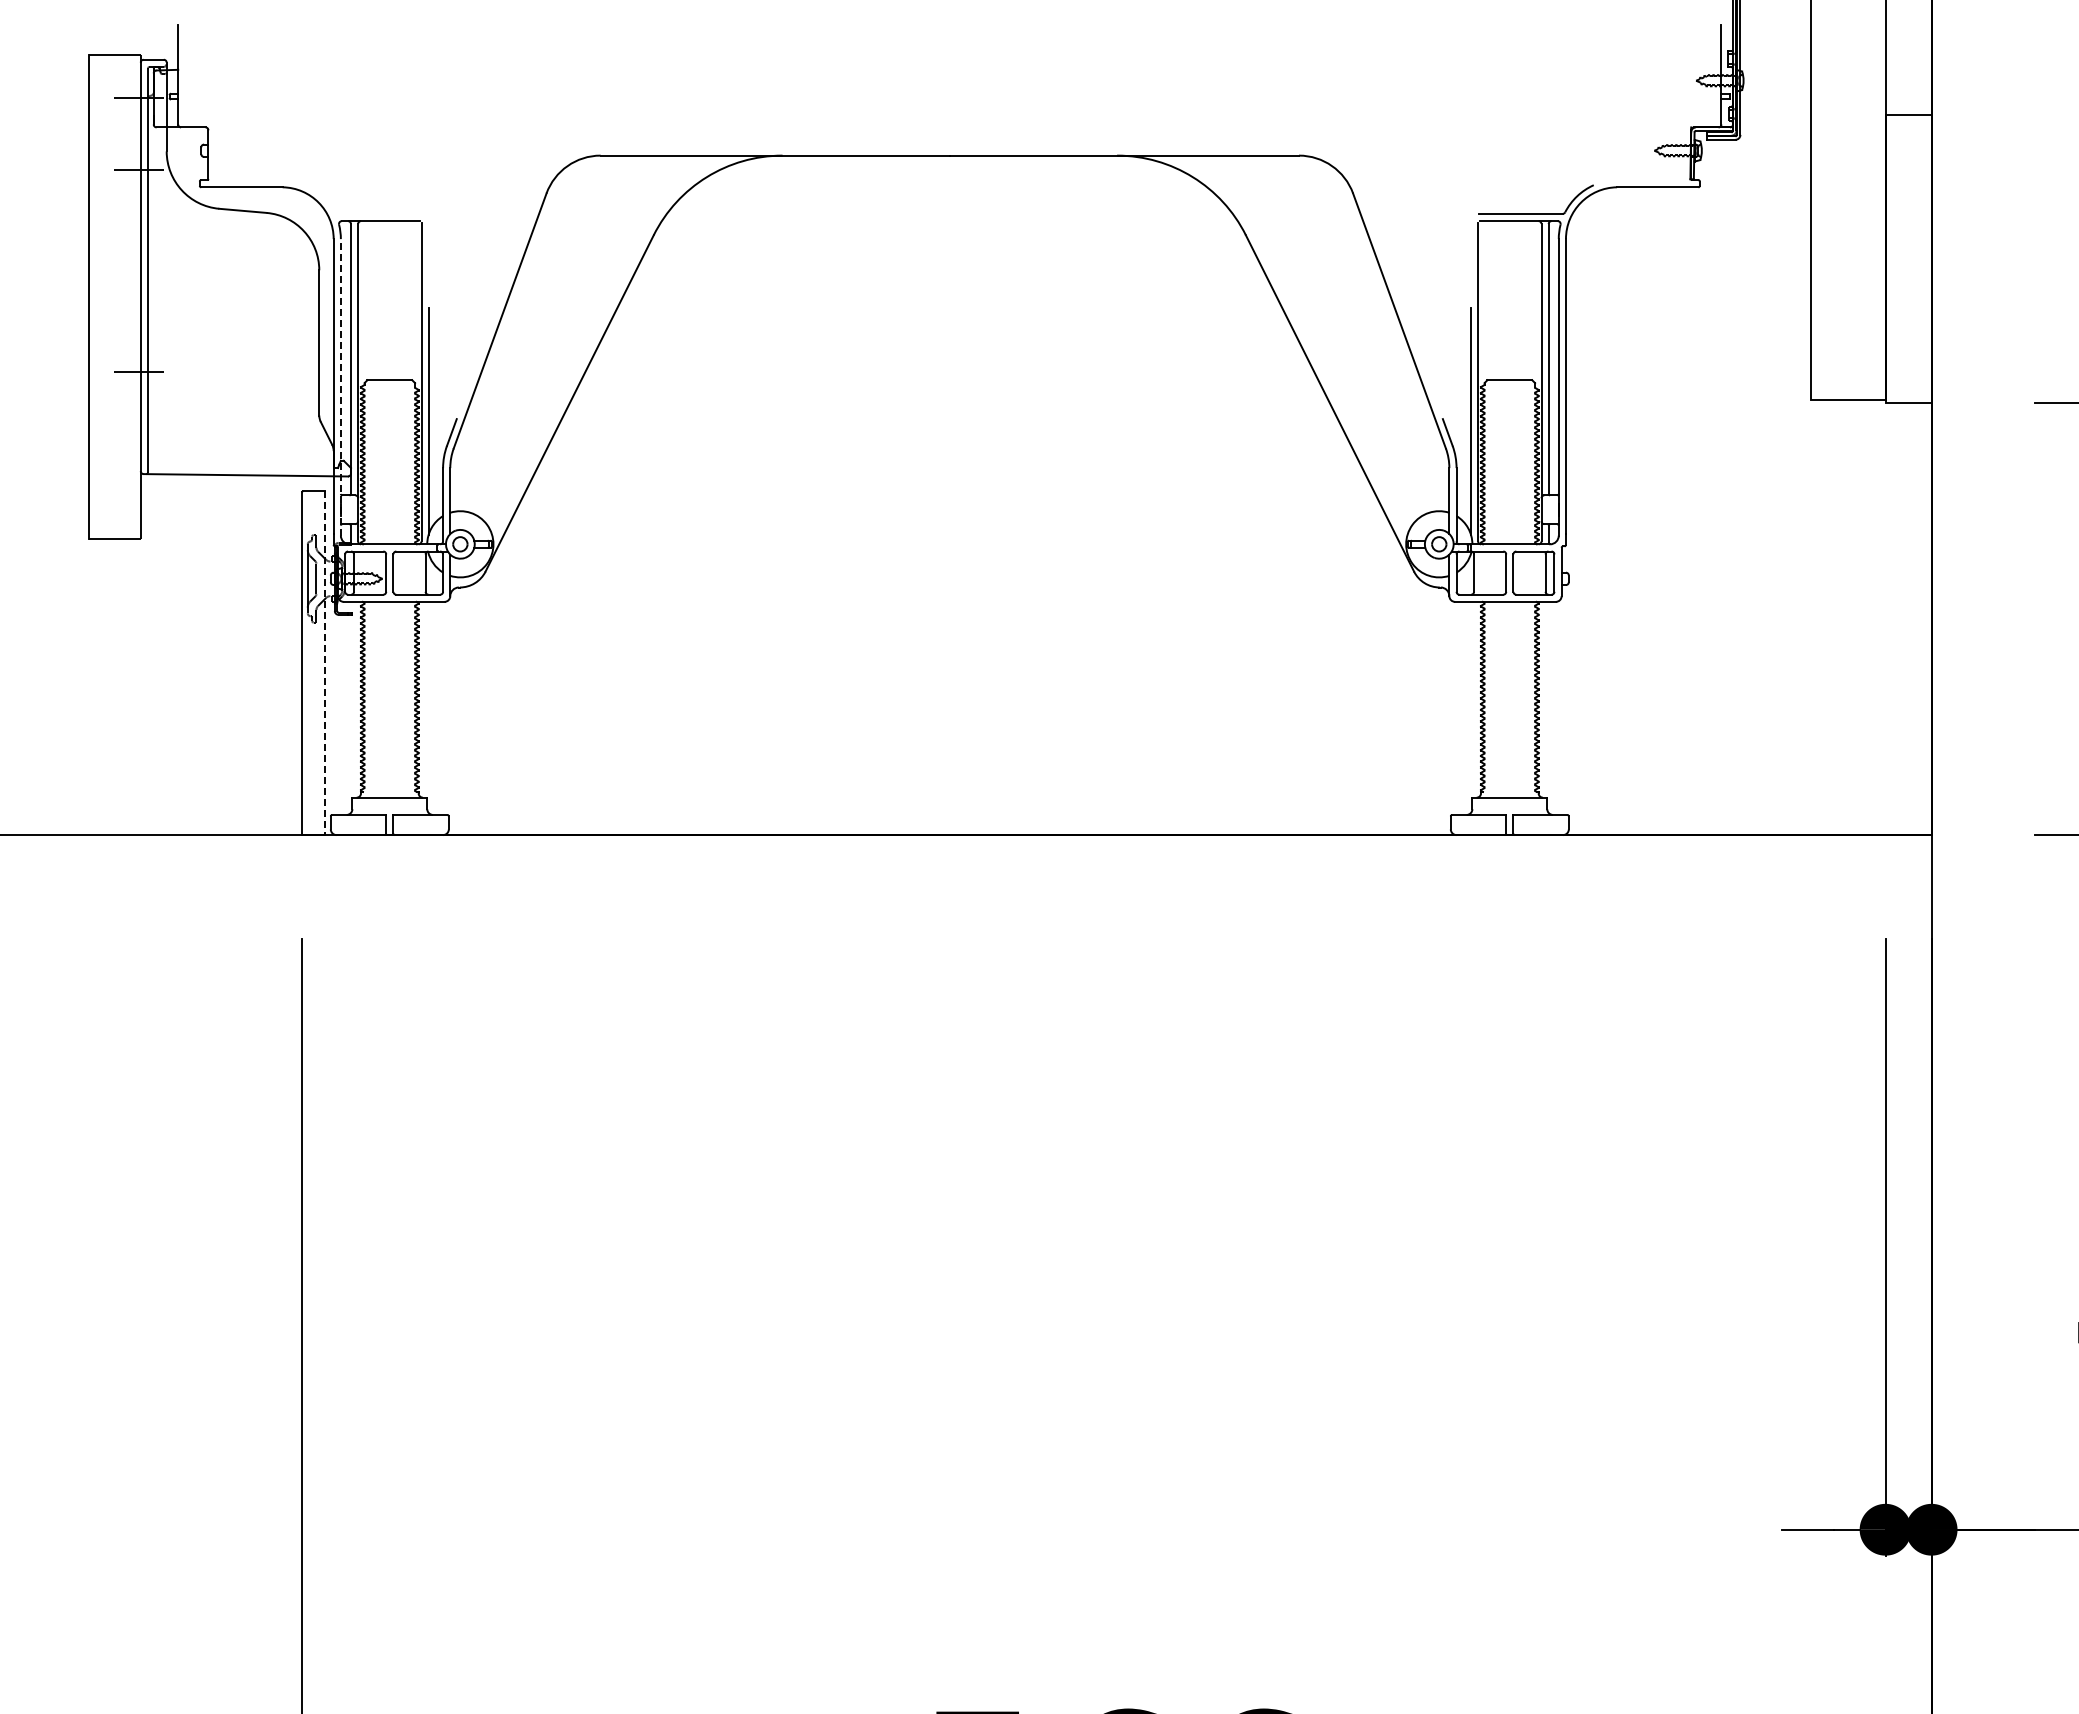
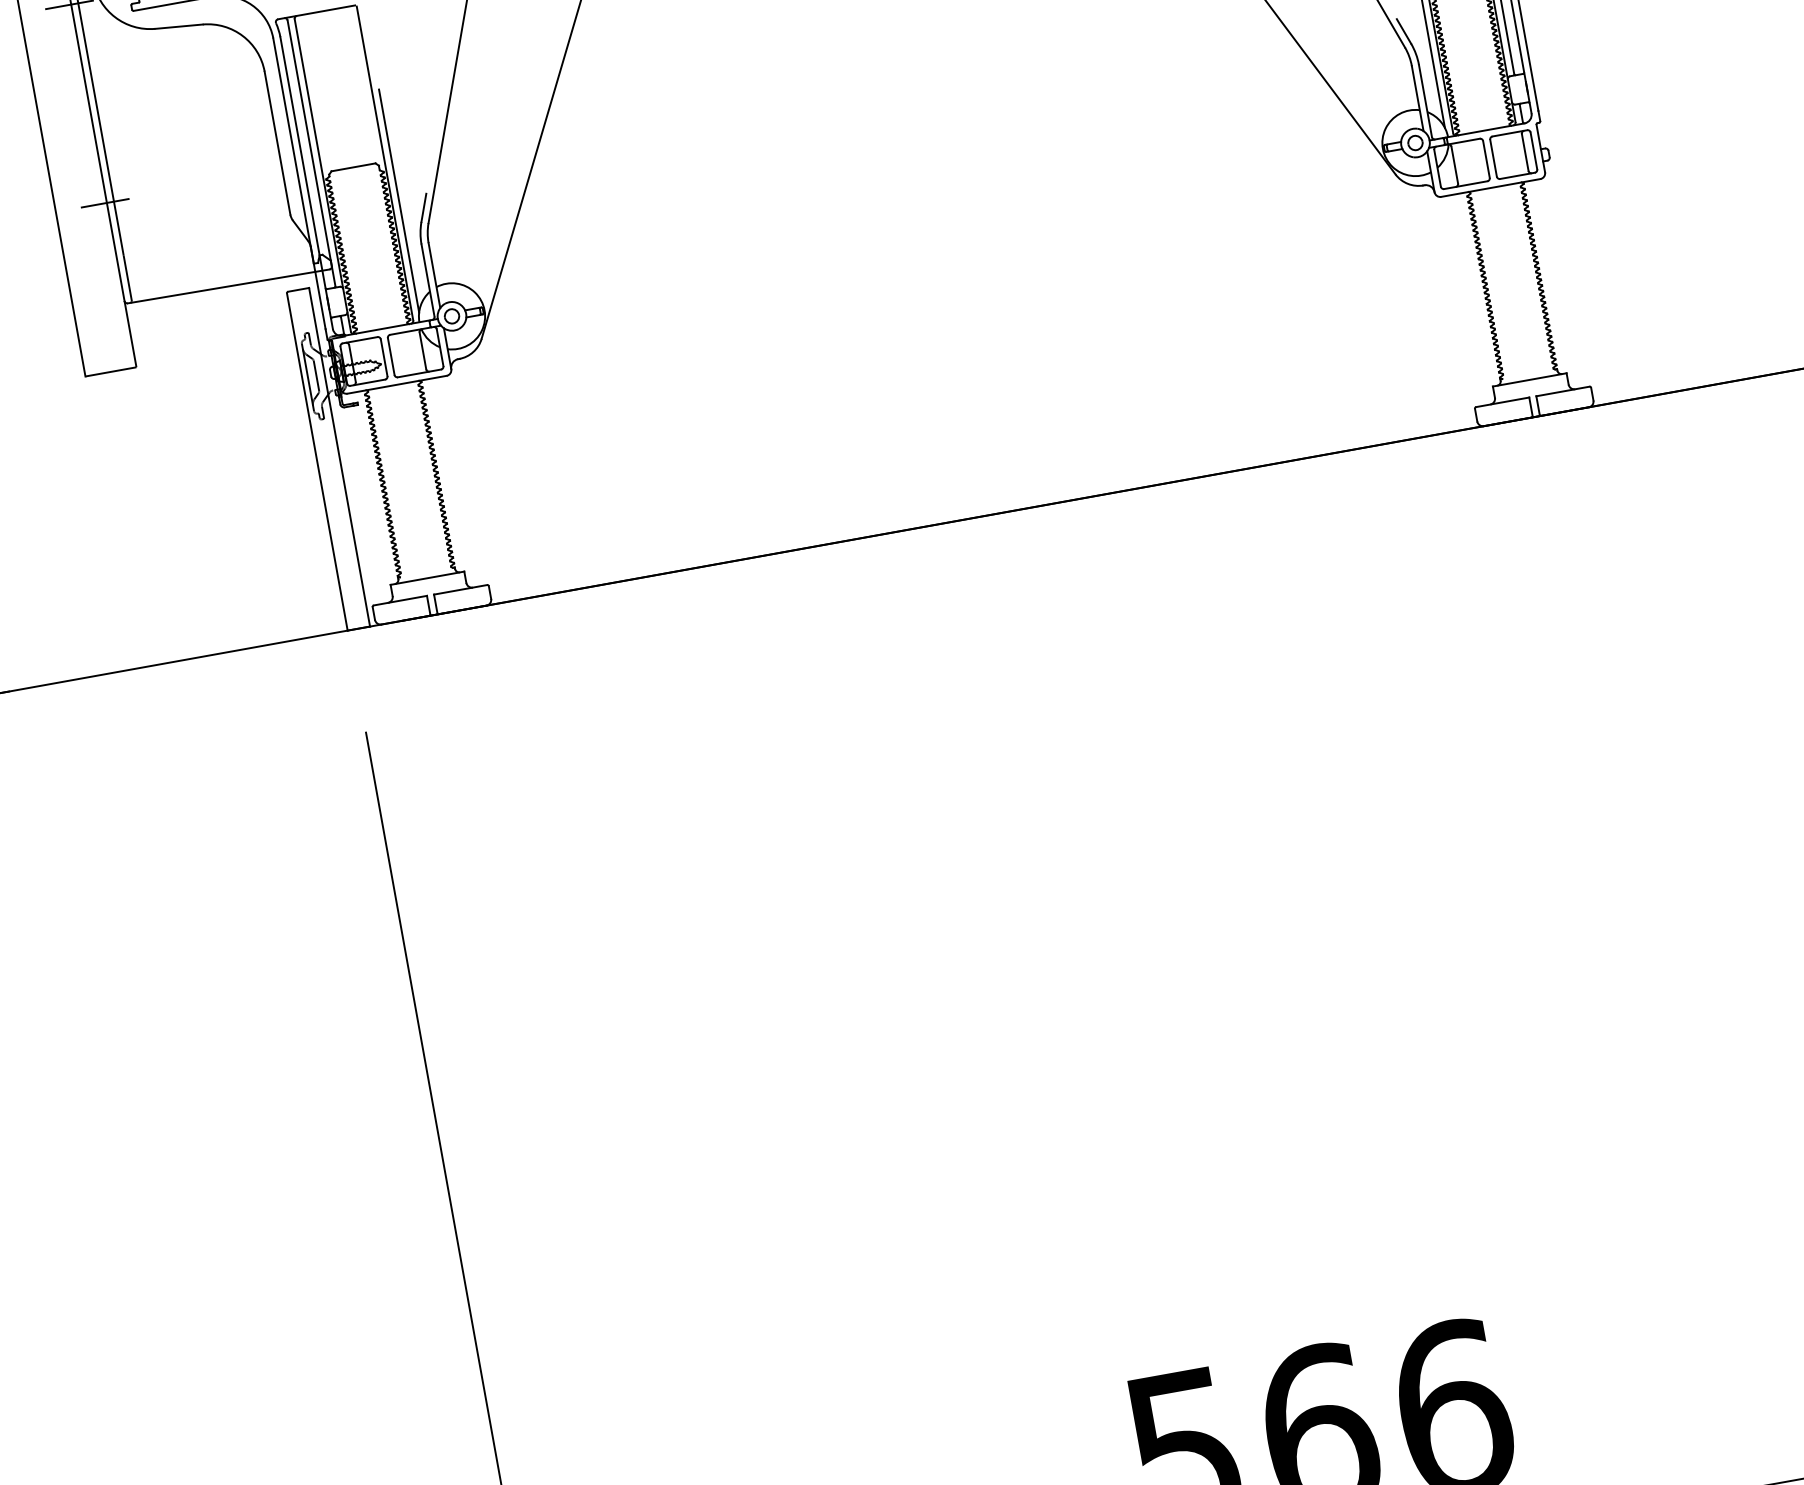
line: (340, 386) -> (306, 182), dashed -> solid
line: (324, 663) -> (339, 457), dashed -> solid

